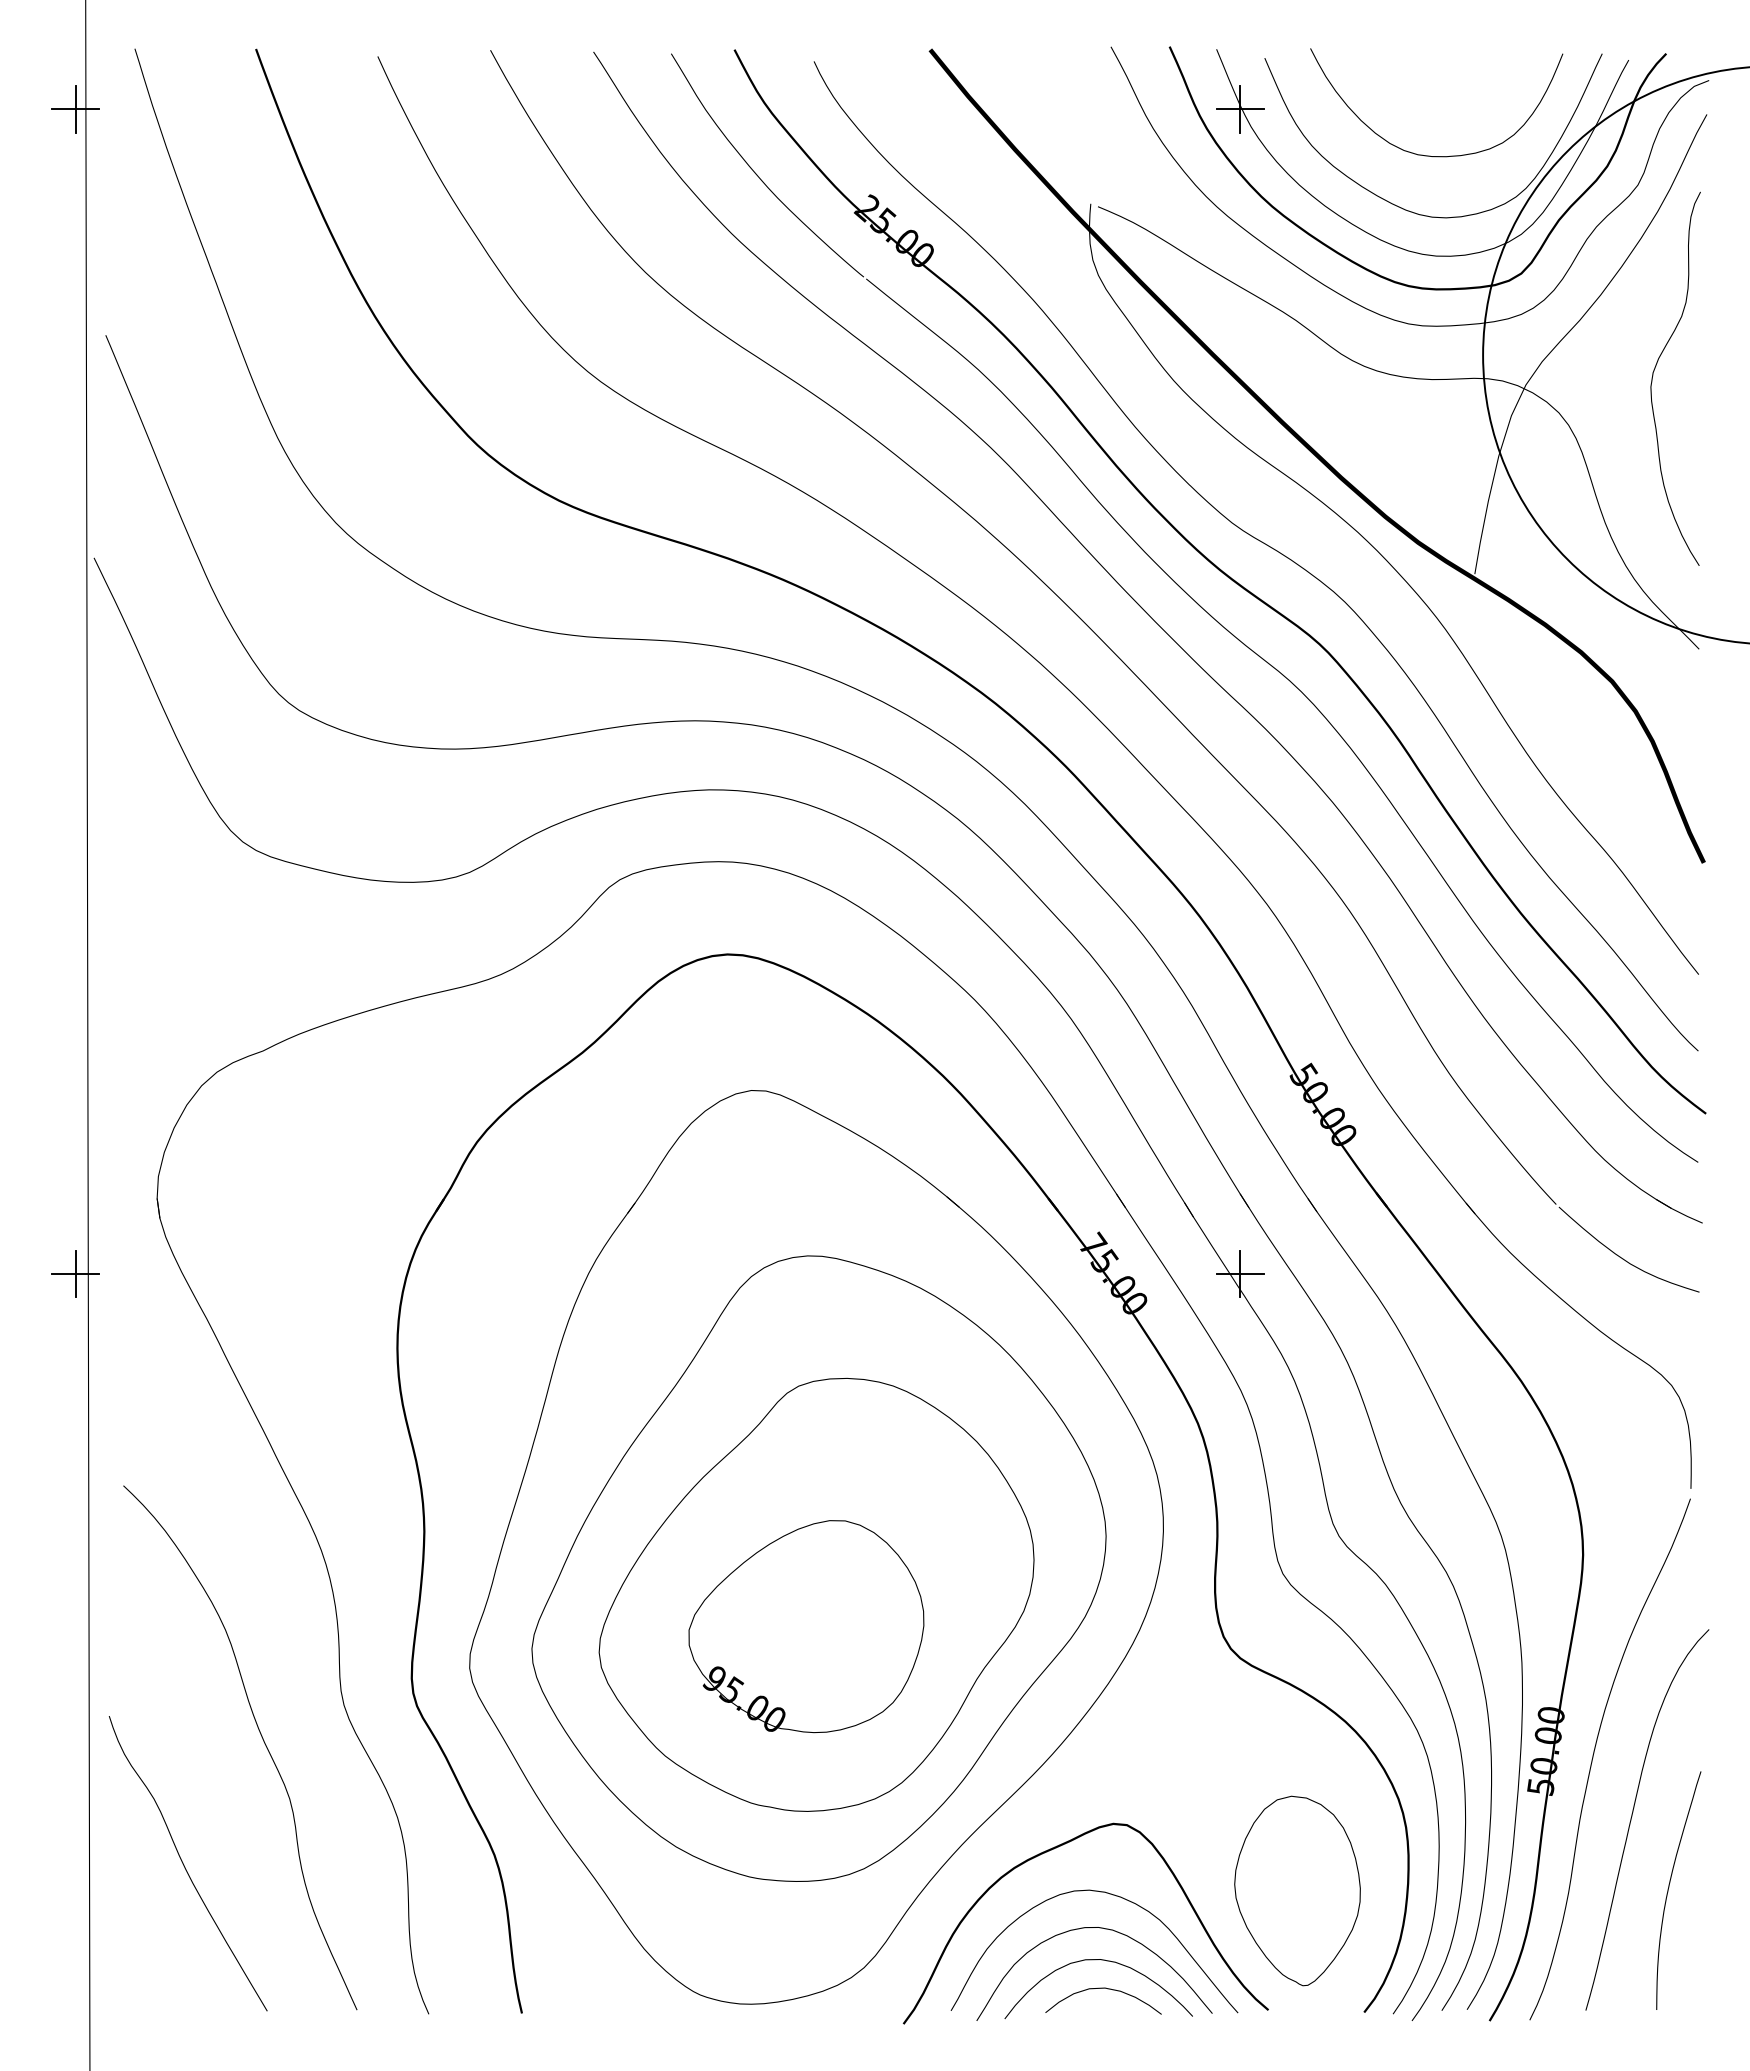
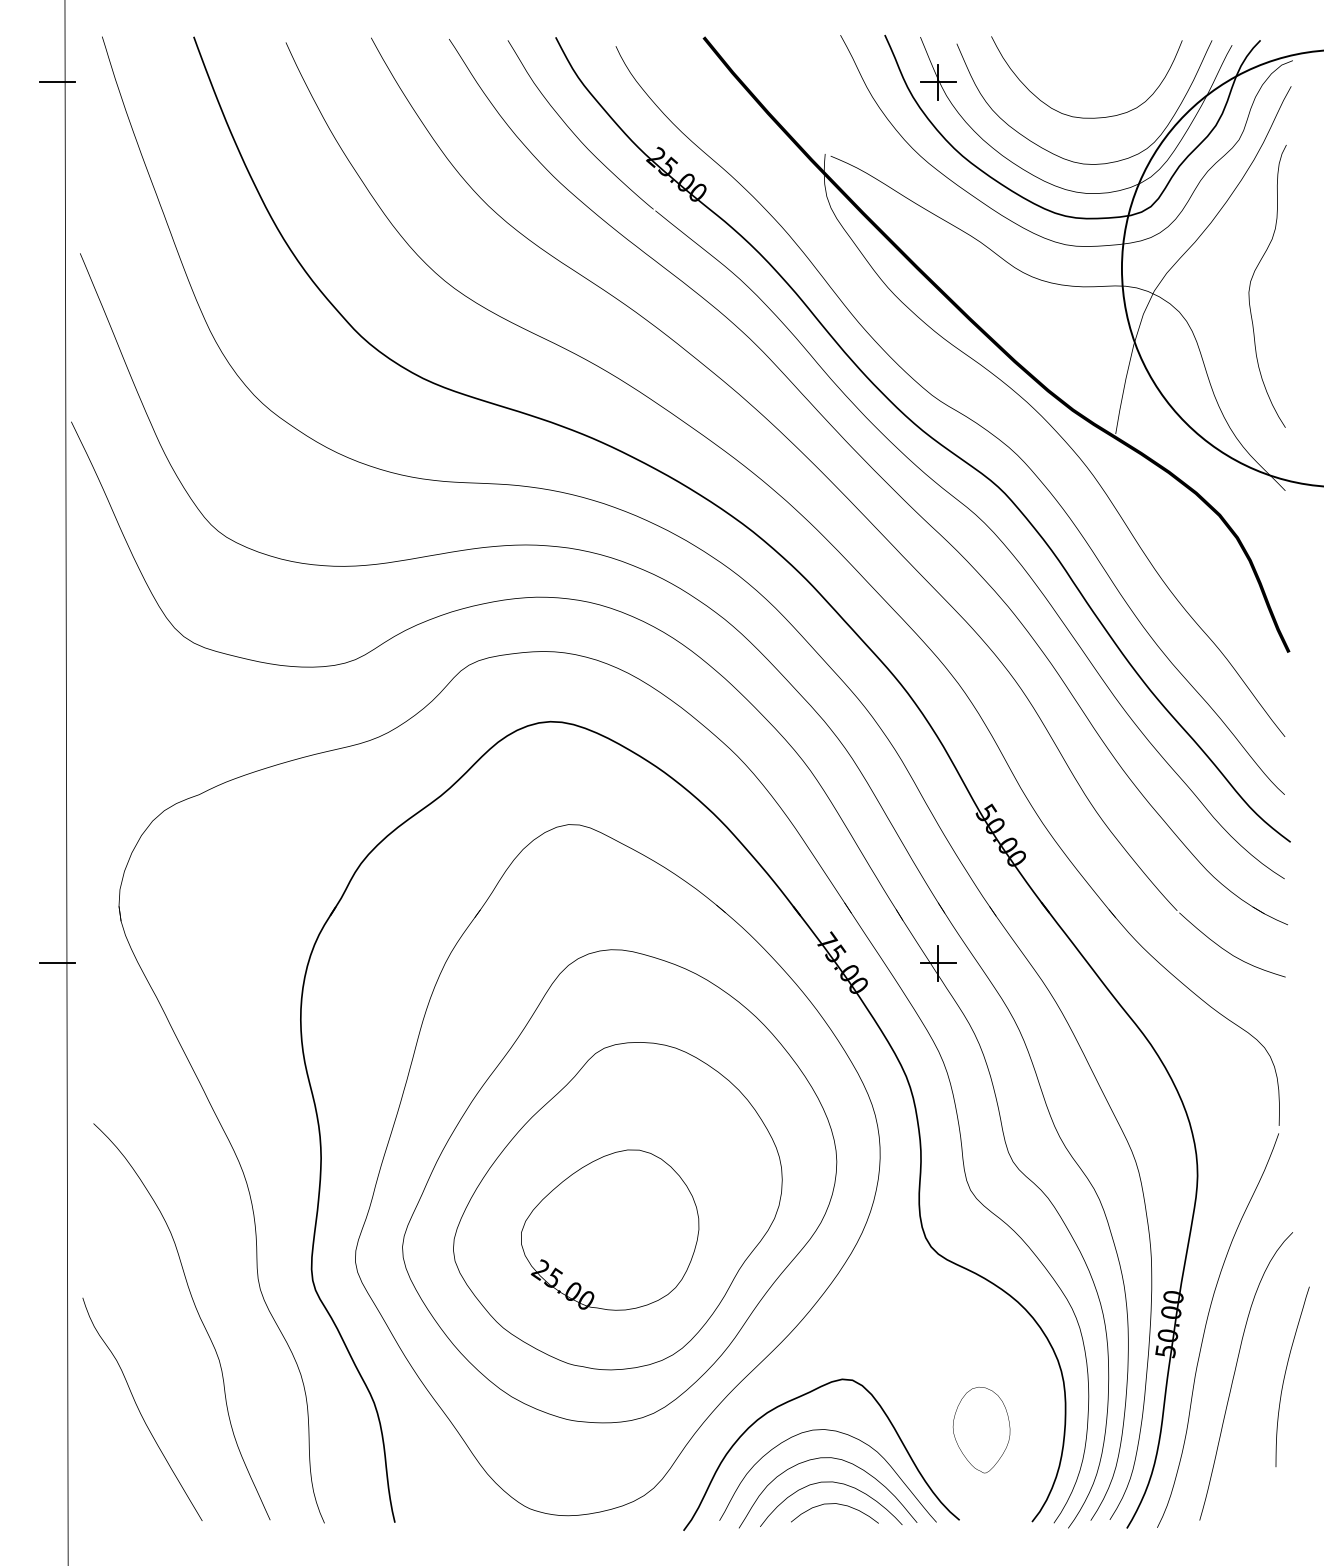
line: (75, 109) -> (57, 82), removed
line: (75, 1273) -> (57, 963), removed
text: (713, 1679) -> (539, 1270), 95.00 -> 25.00
curve: (1669, 1887) -> (1285, 1374), moved
part: (1297, 1890) -> (981, 1429), size x0.6

